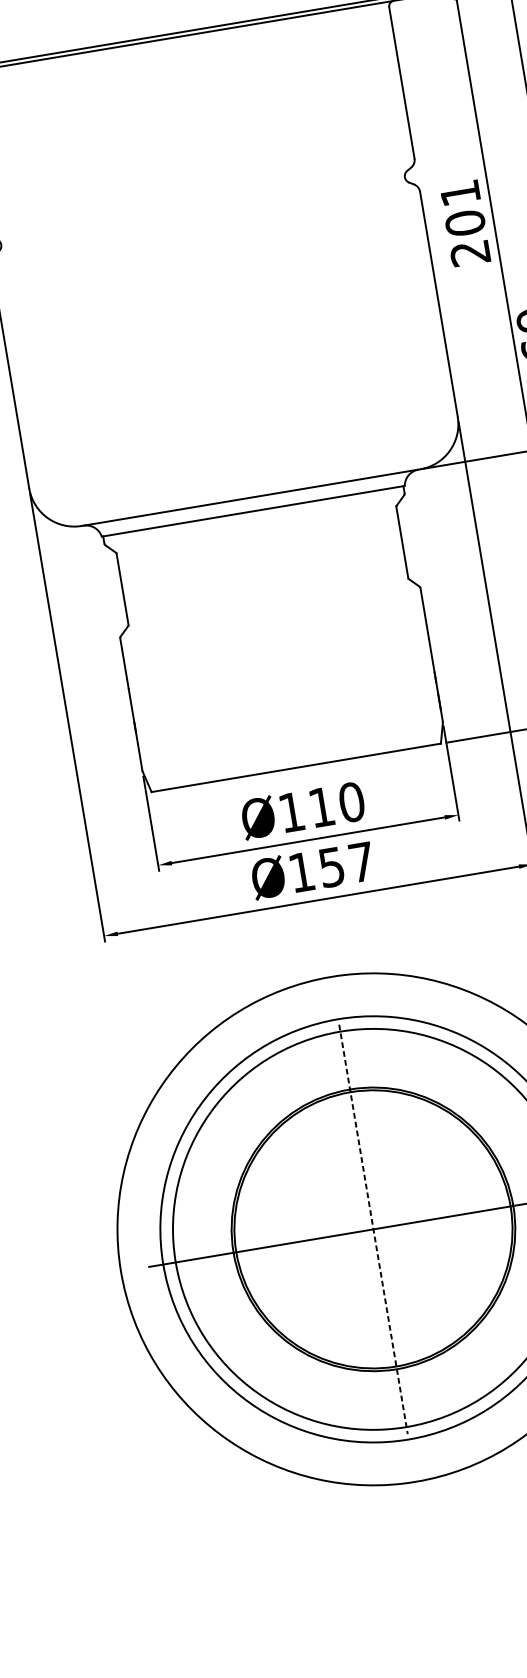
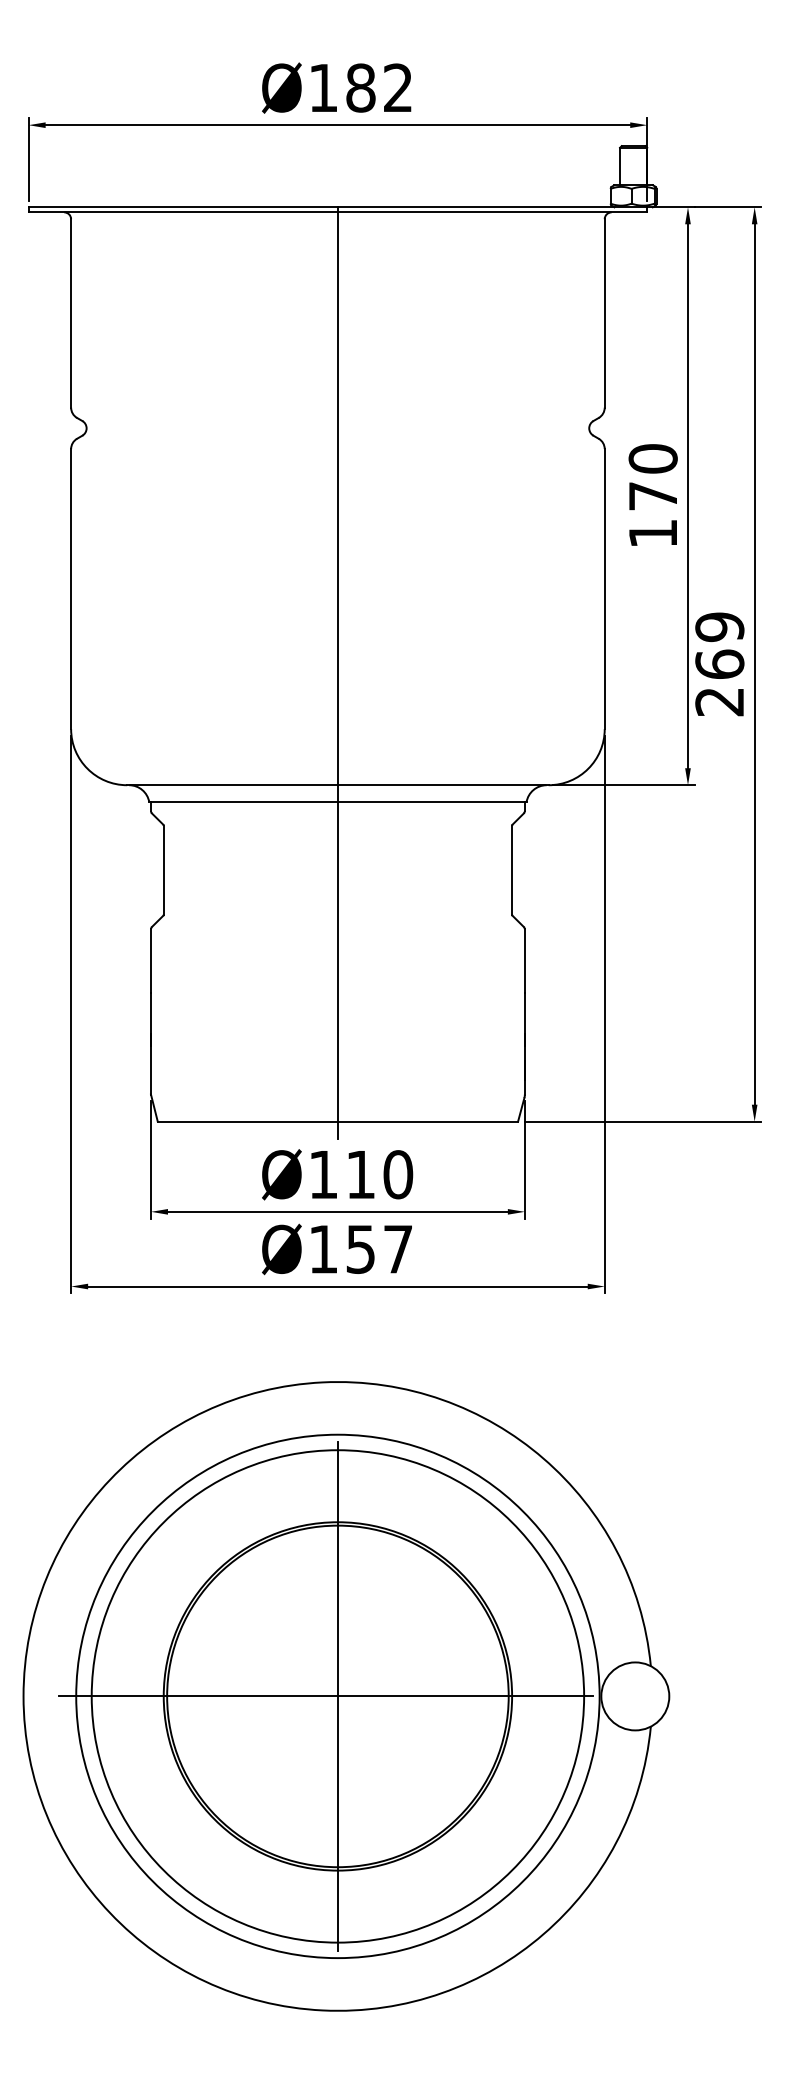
text: (464, 222) -> (652, 495), 201 -> 170
line: (235, 407) -> (337, 672), added
line: (373, 1229) -> (337, 1696), dashed -> solid

